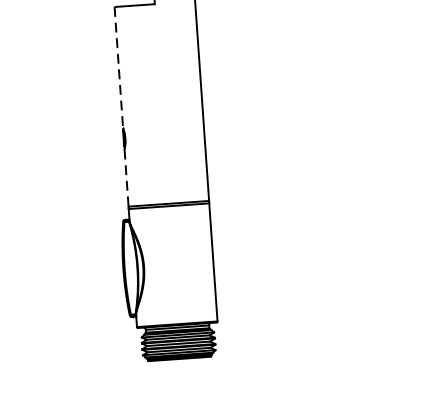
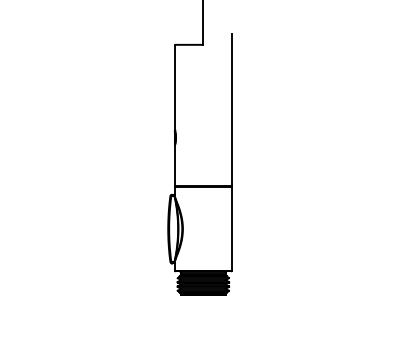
line: (118, 67) -> (174, 87), dashed -> solid
line: (126, 179) -> (174, 166), dashed -> solid

